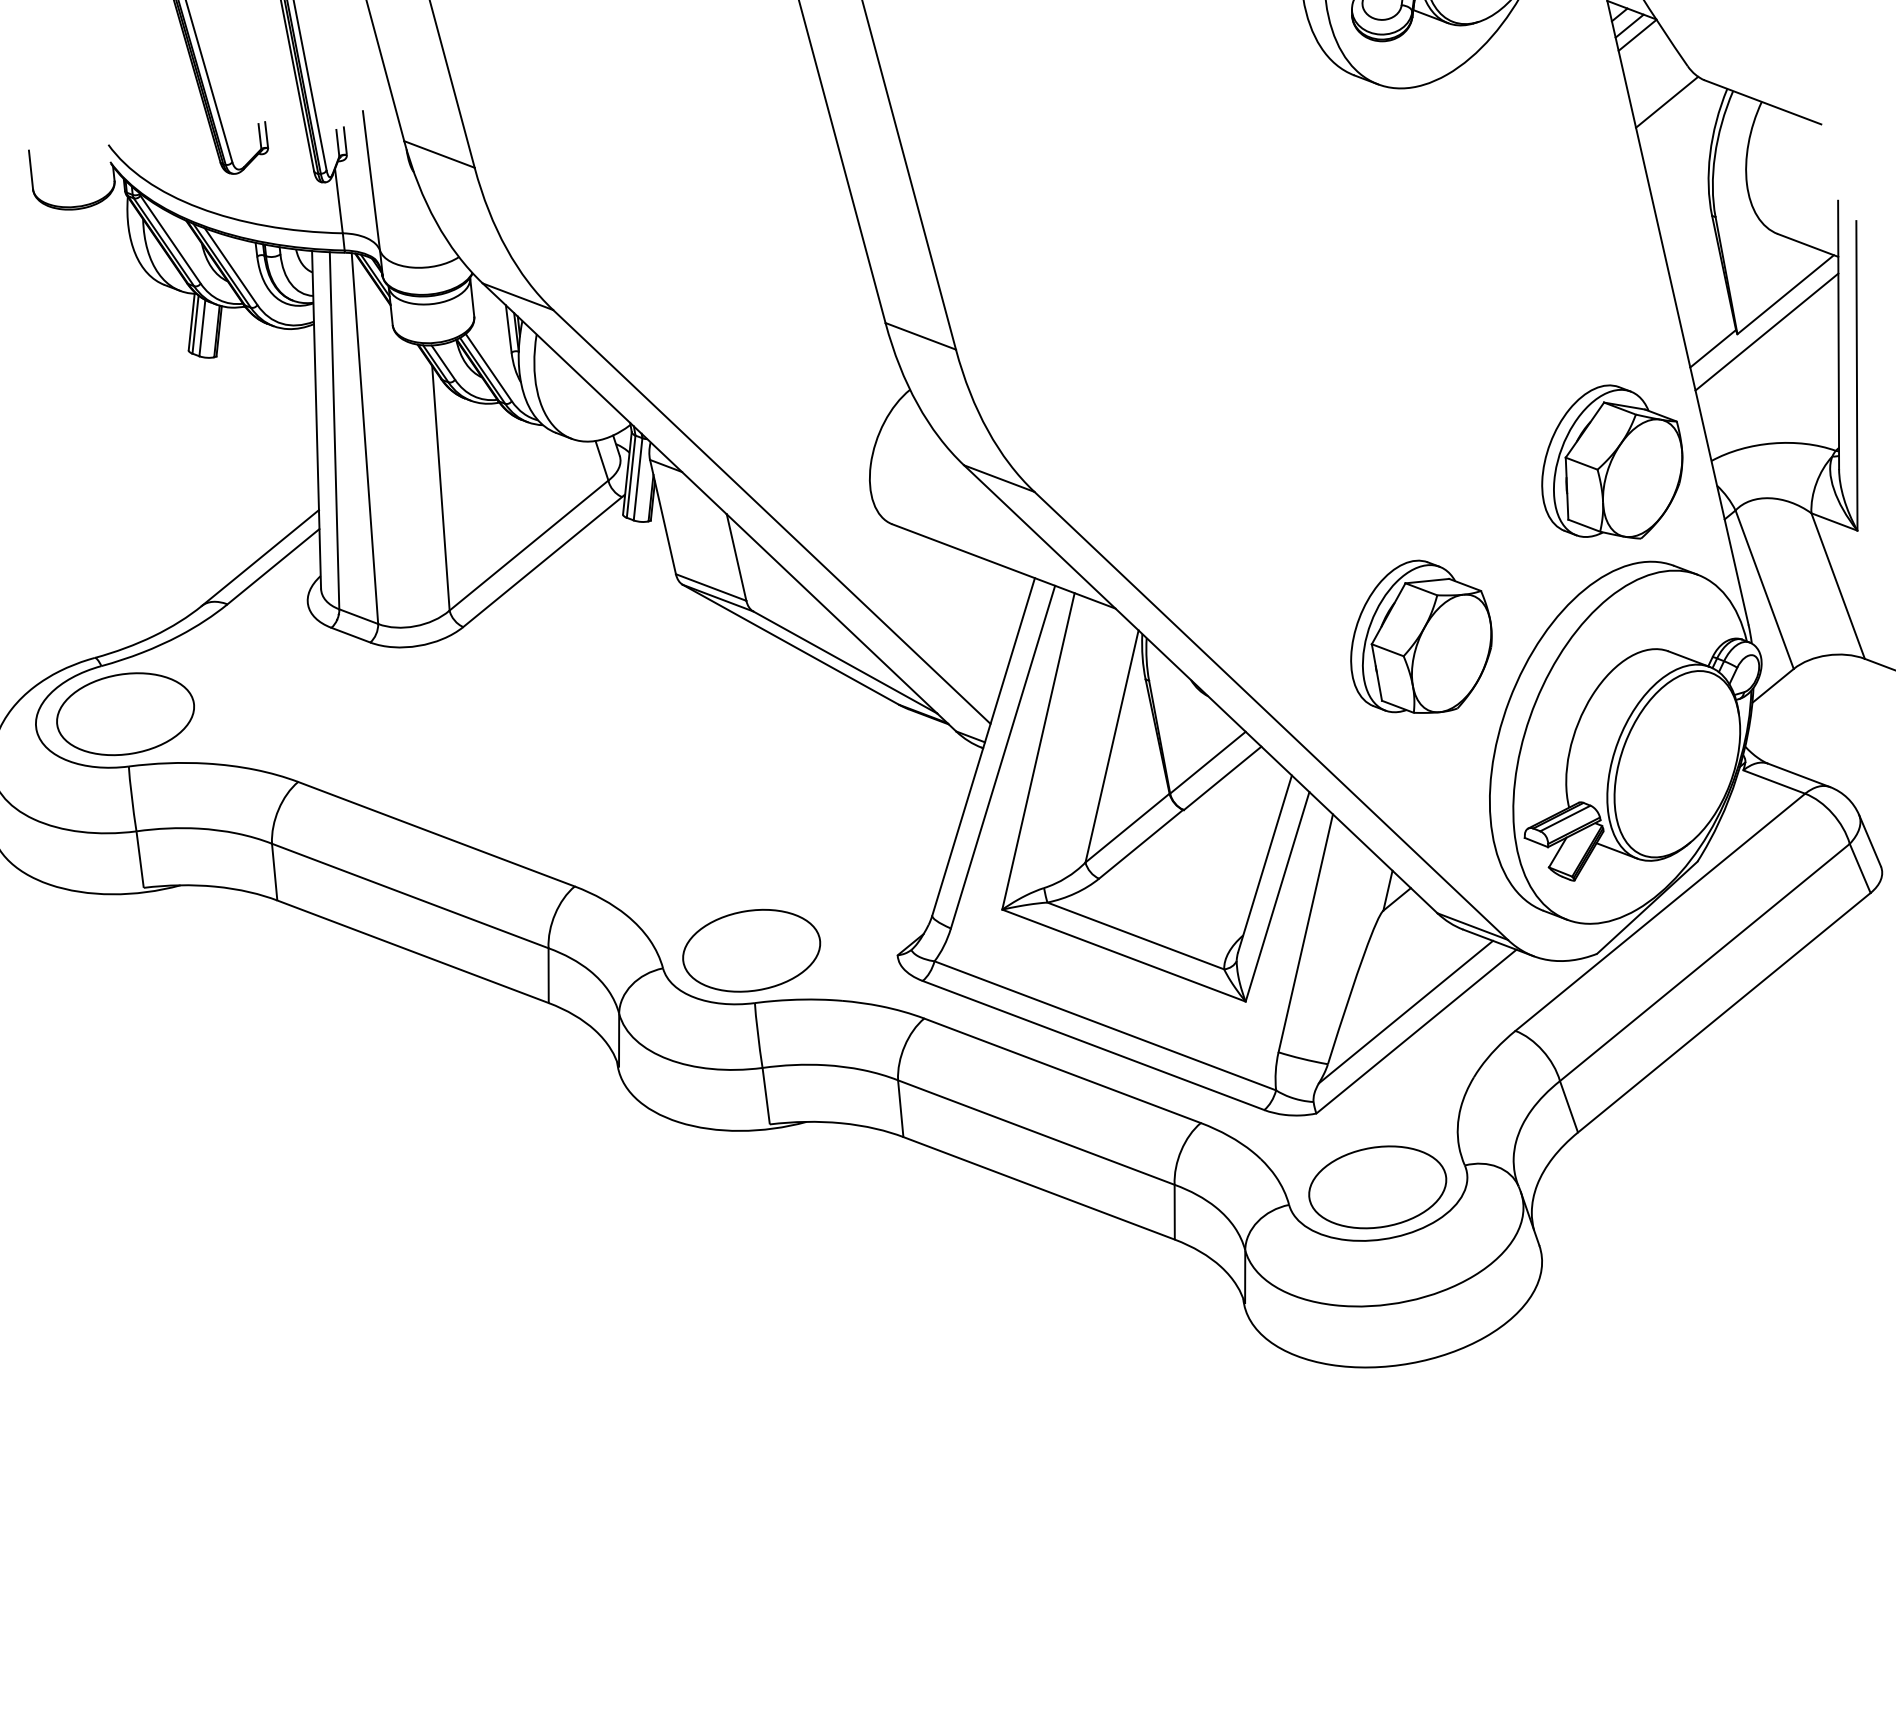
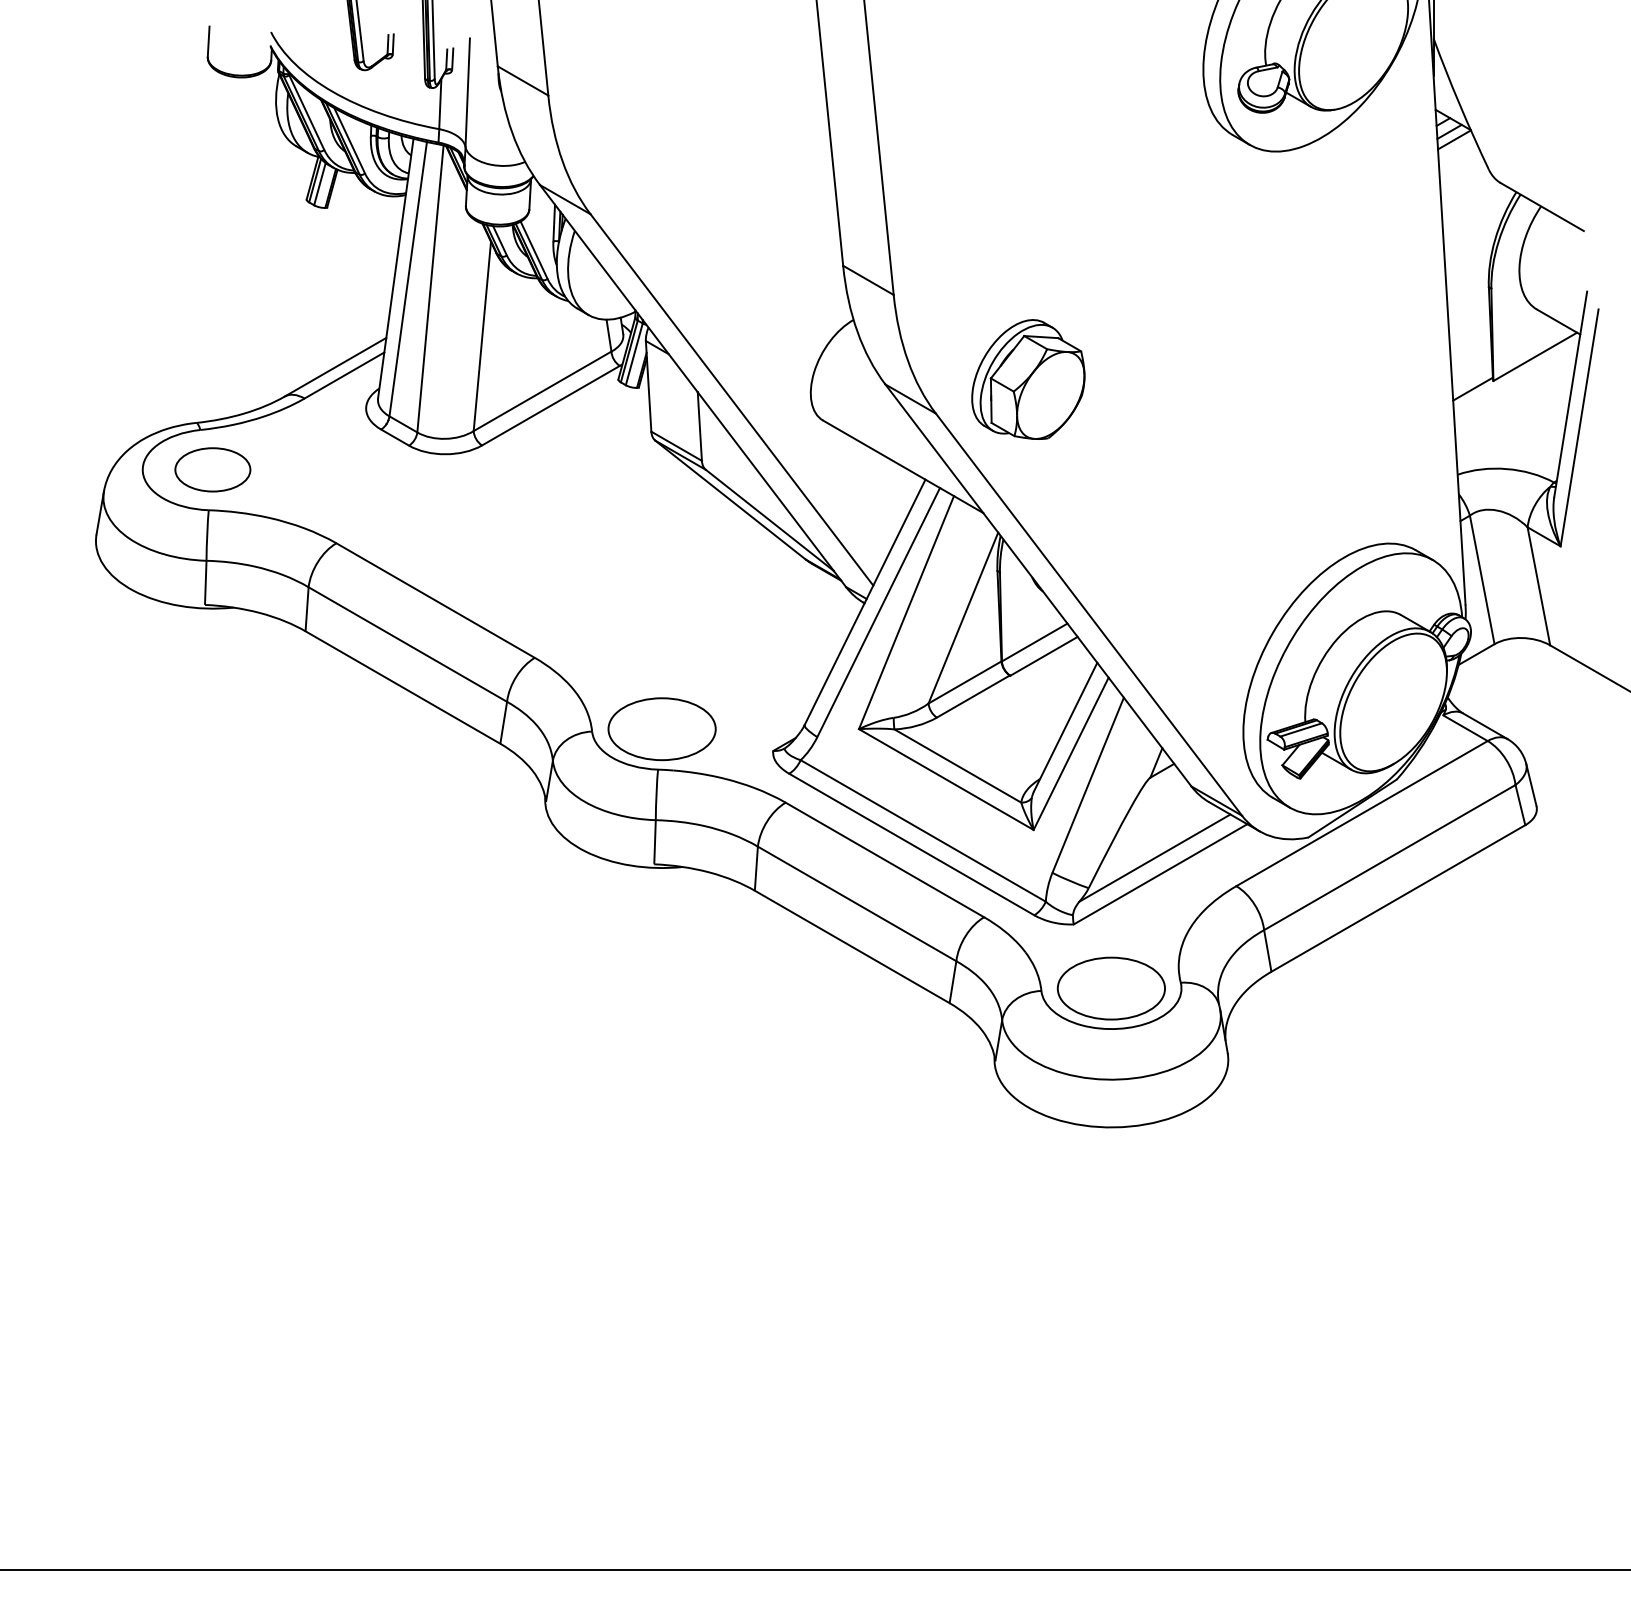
line: (1666, 101) -> (1468, 194), removed
line: (1767, 331) -> (1516, 382), removed
part: (1611, 463) -> (1380, 464), removed
part: (1419, 637) -> (1028, 379), moved
part: (125, 713) -> (212, 469), size x0.7

